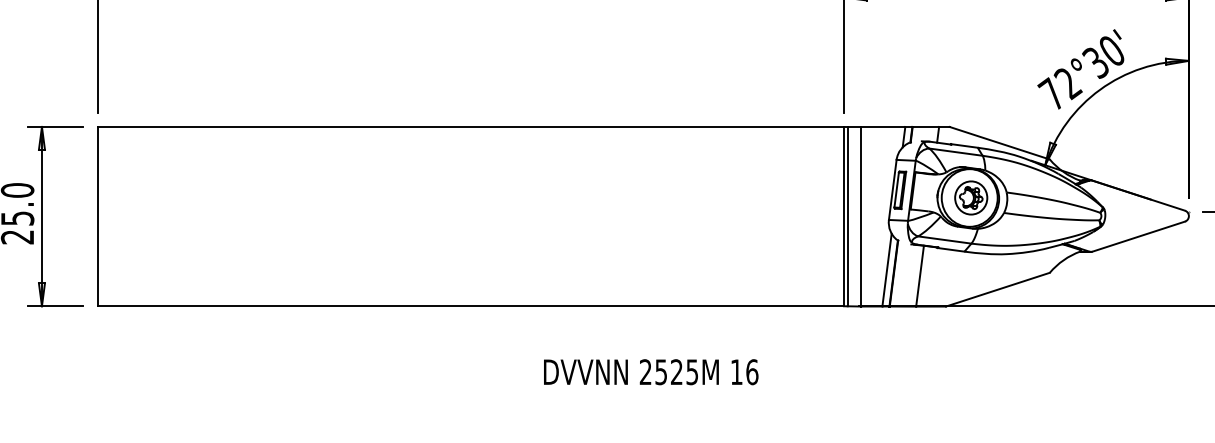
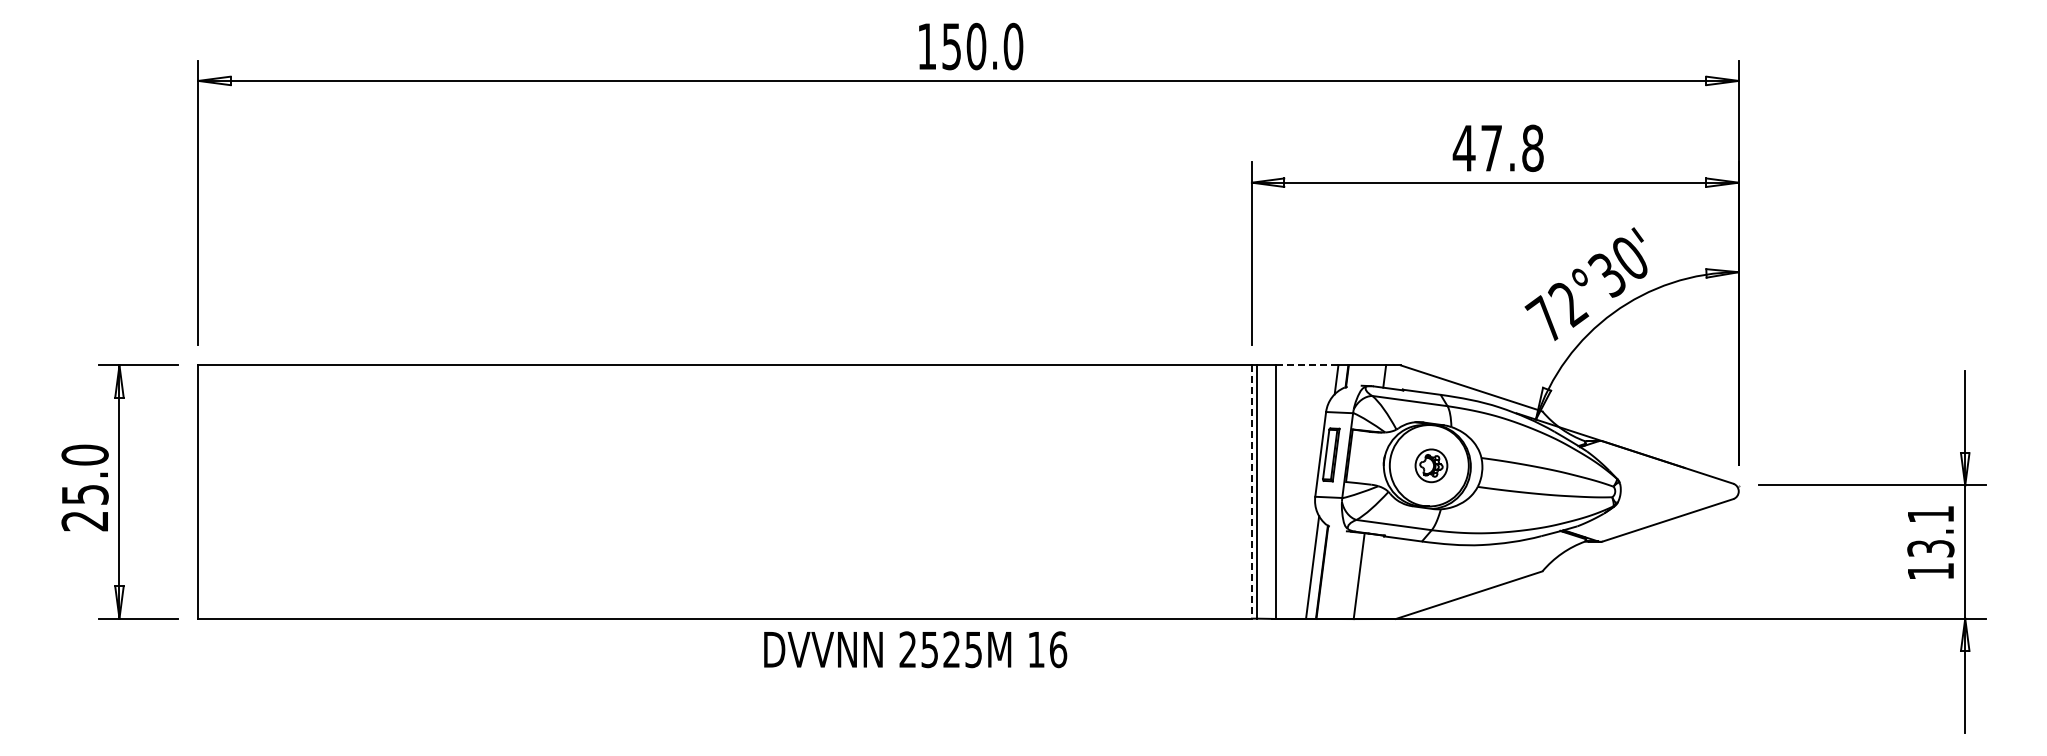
line: (883, 126) -> (1307, 365), solid -> dashed
part: (971, 197) -> (1431, 465), size x0.7
line: (843, 216) -> (1251, 492), solid -> dashed
text: (651, 372) -> (915, 649), moved

